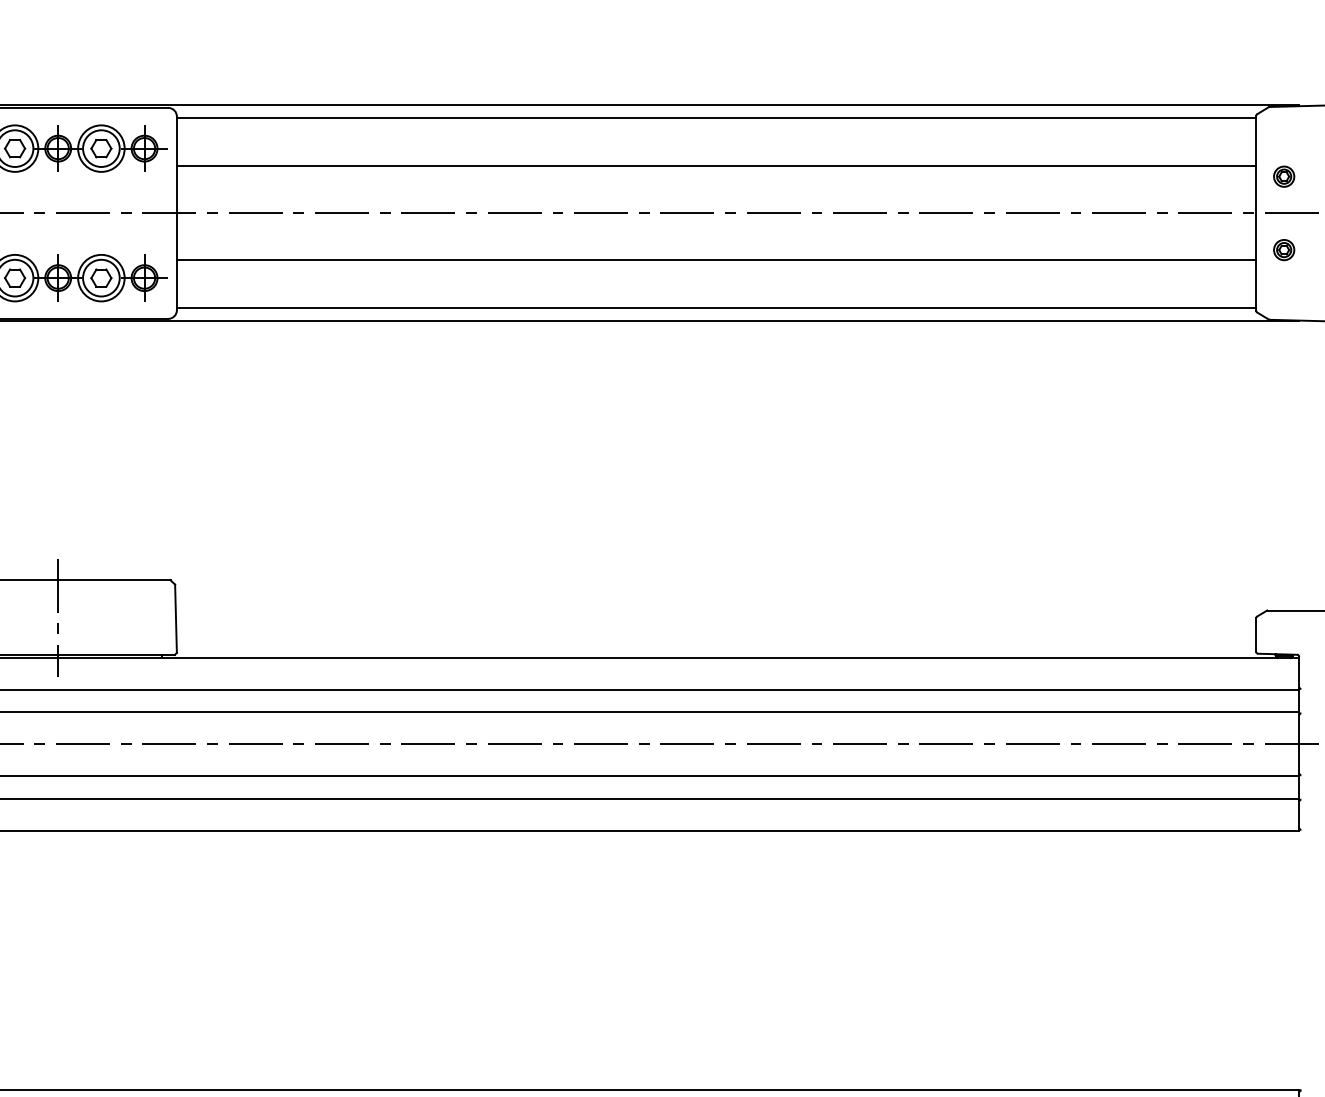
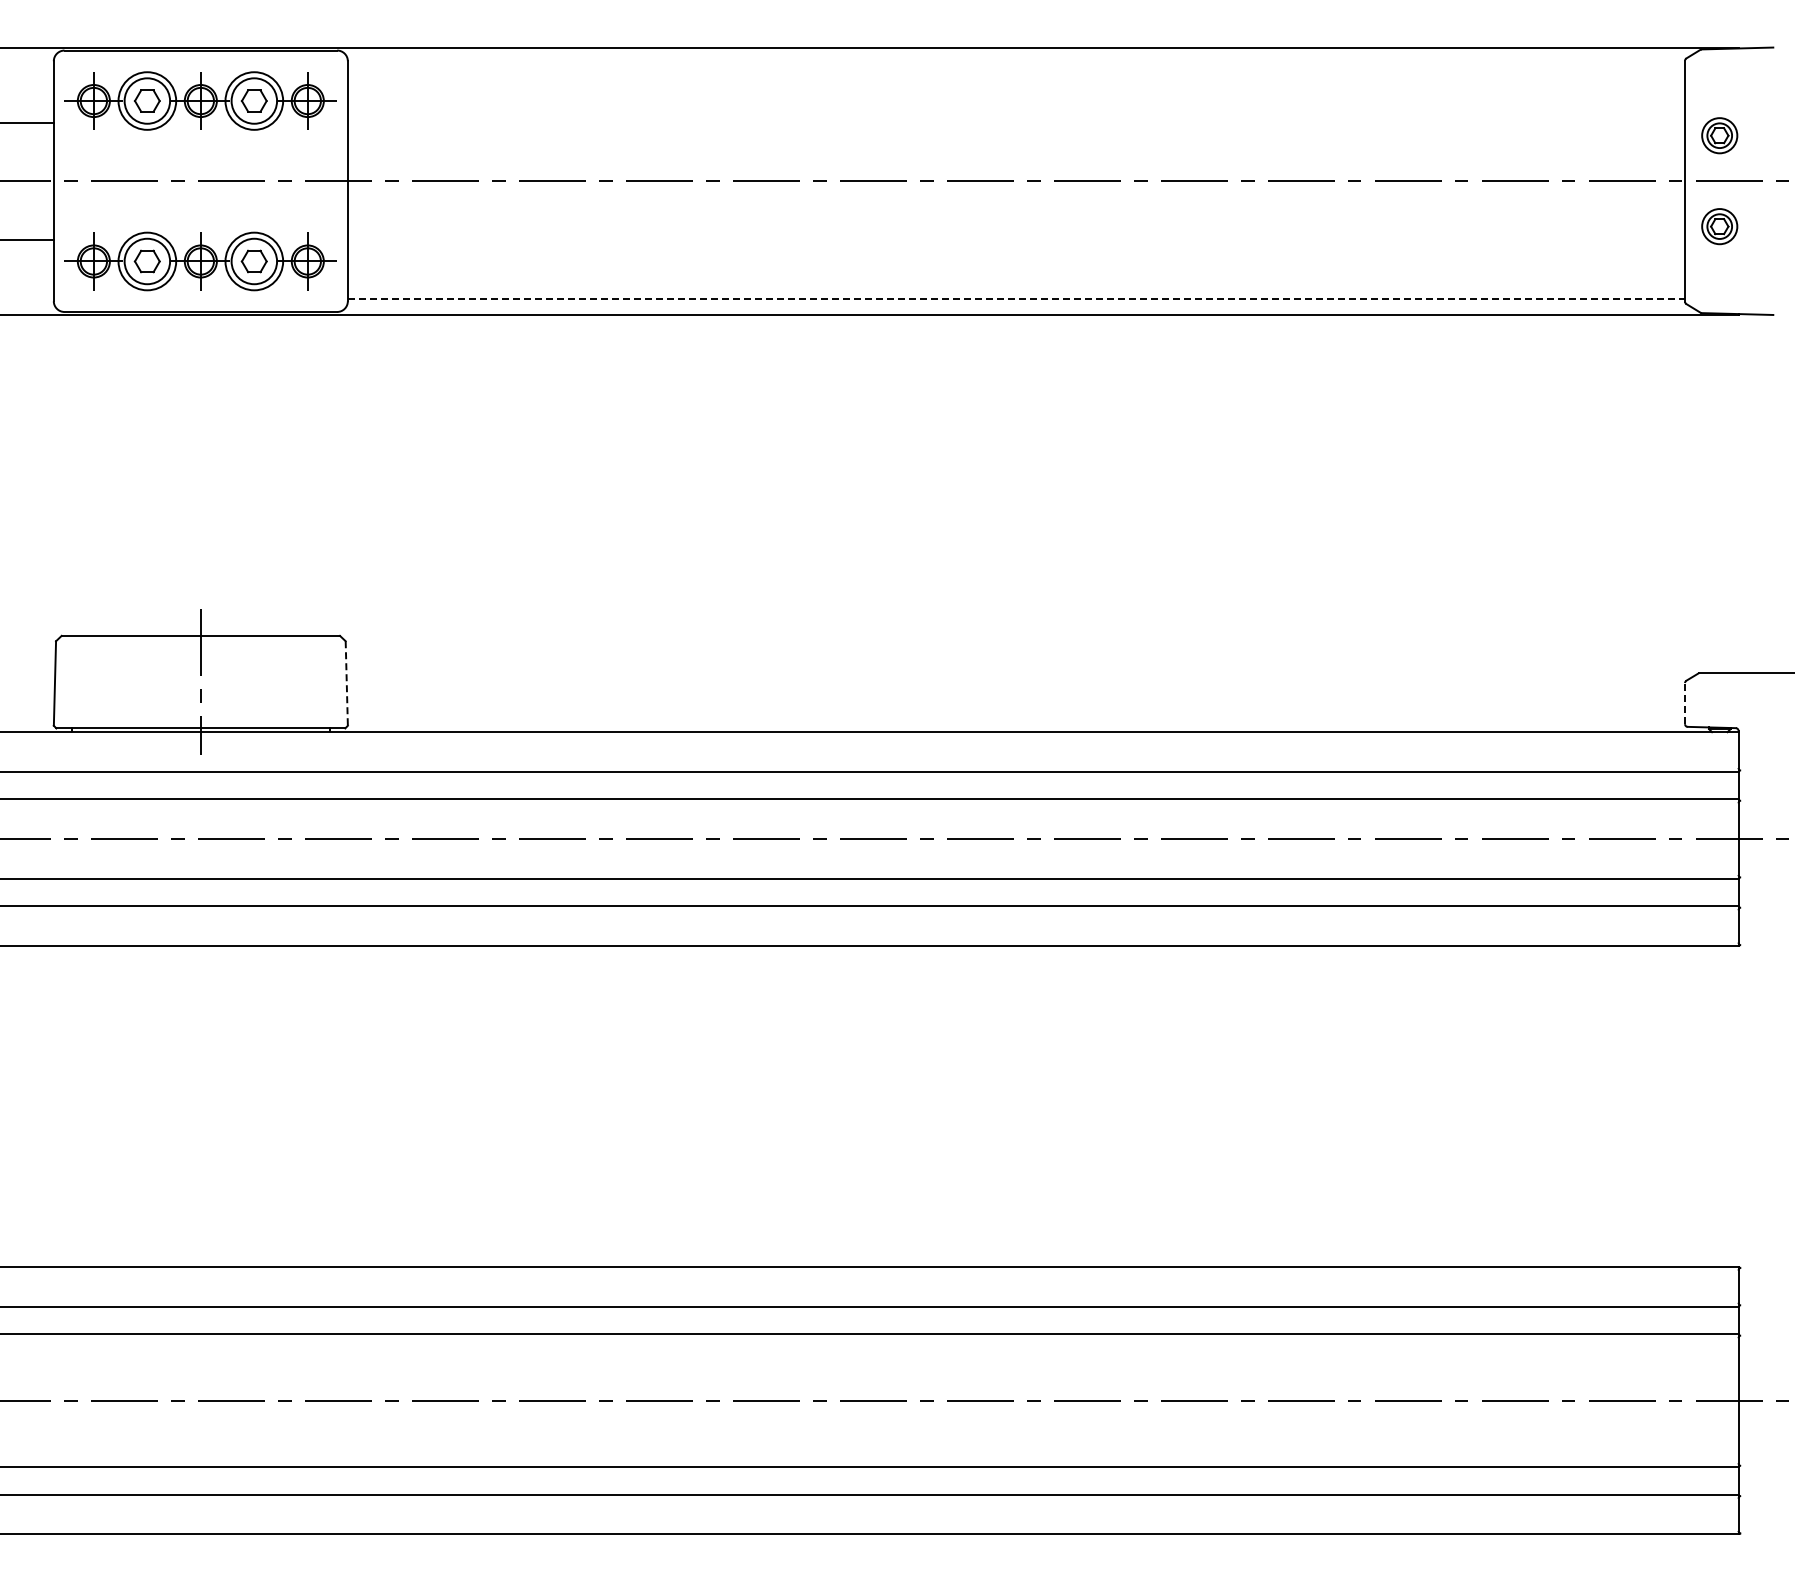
line: (716, 118) -> (1016, 63), removed
line: (716, 165) -> (1016, 122), removed
part: (1283, 176) -> (1719, 135), size x1.4
part: (1283, 249) -> (1719, 226), size x1.4
line: (716, 260) -> (1016, 239), removed
line: (716, 308) -> (1016, 298), solid -> dashed
line: (175, 618) -> (346, 683), solid -> dashed
line: (1256, 634) -> (1685, 703), solid -> dashed

